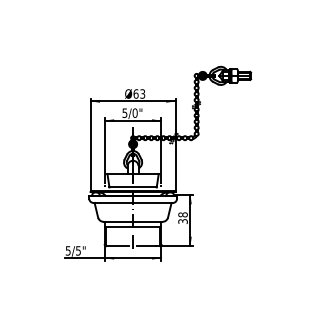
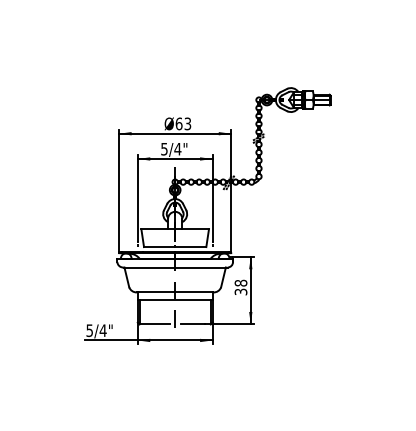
text: (134, 112) -> (177, 148), 5/0" -> 5/4"
text: (77, 250) -> (102, 330), 5/5" -> 5/4"

